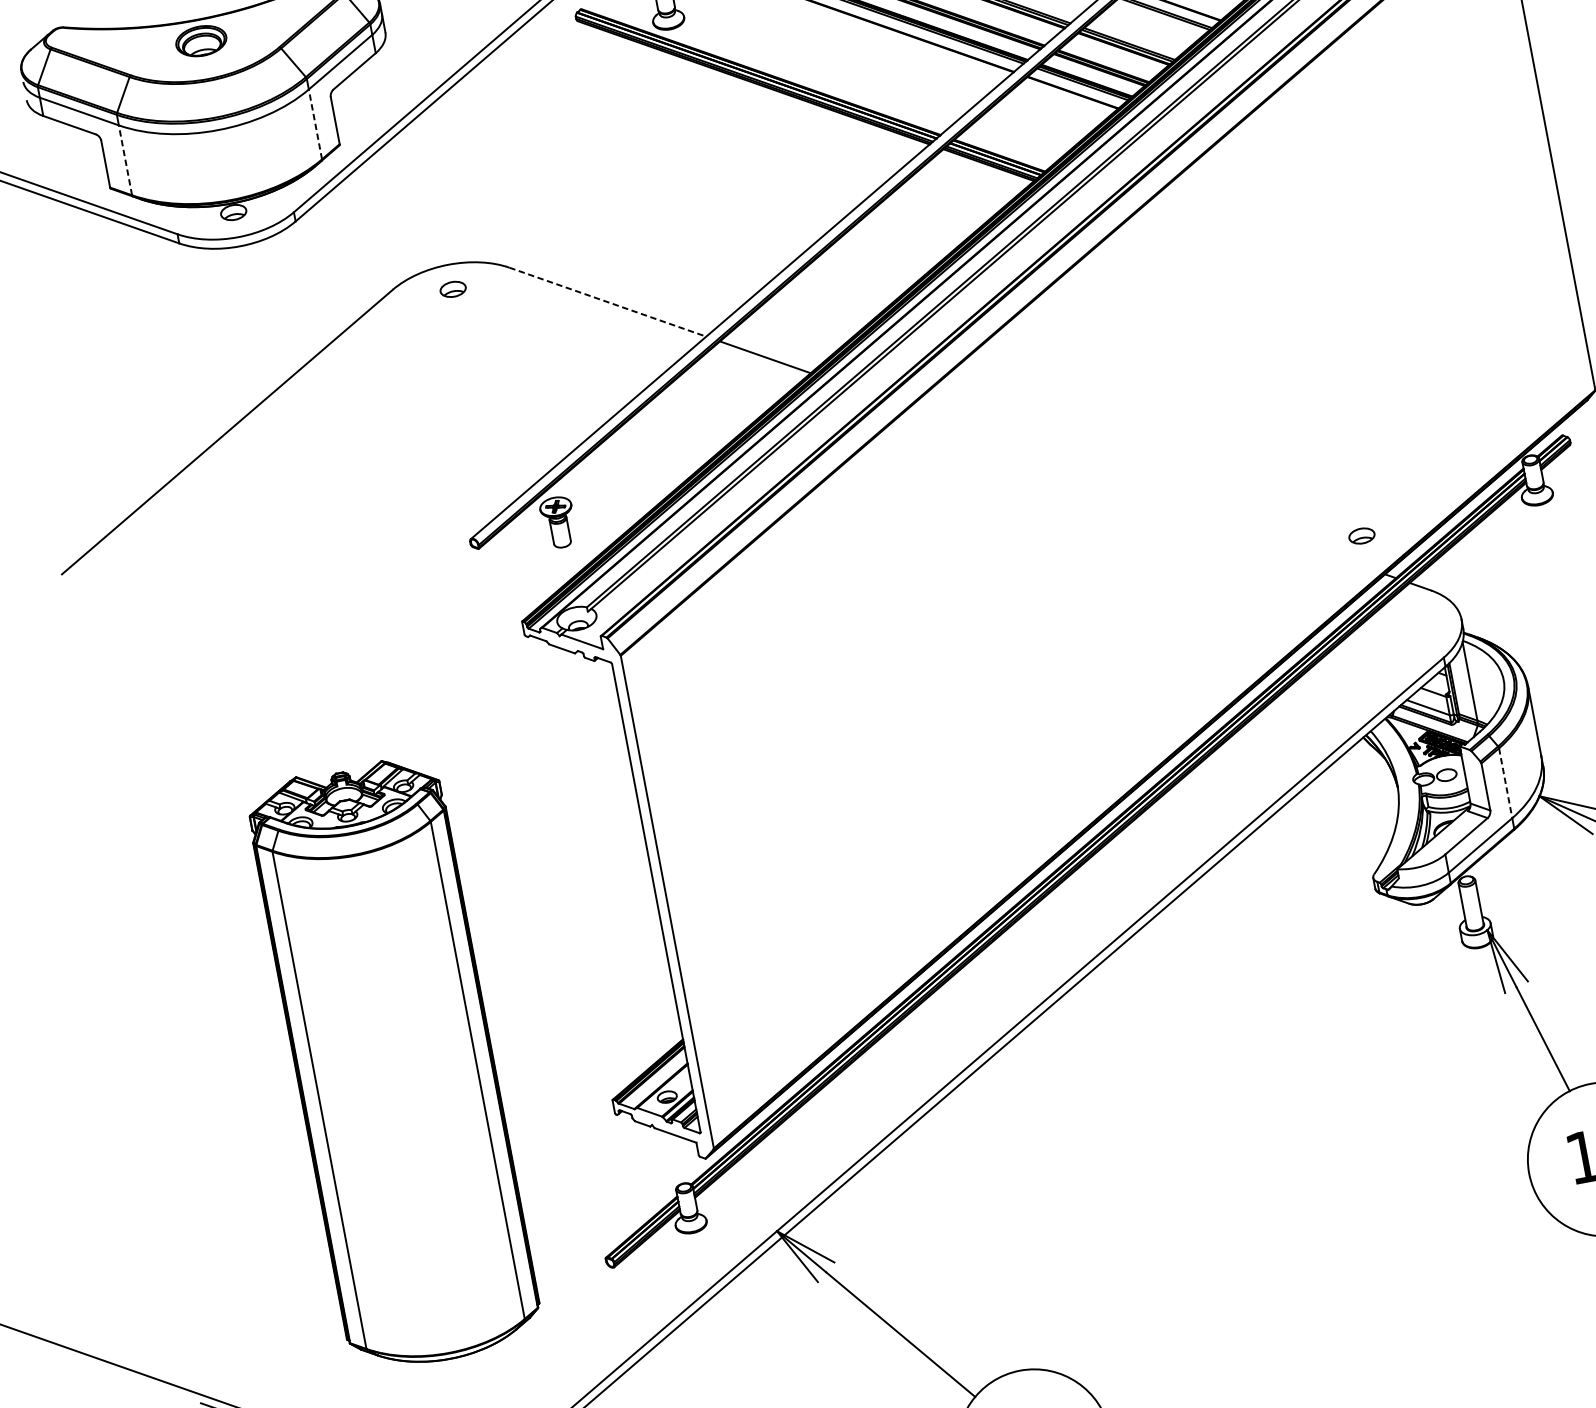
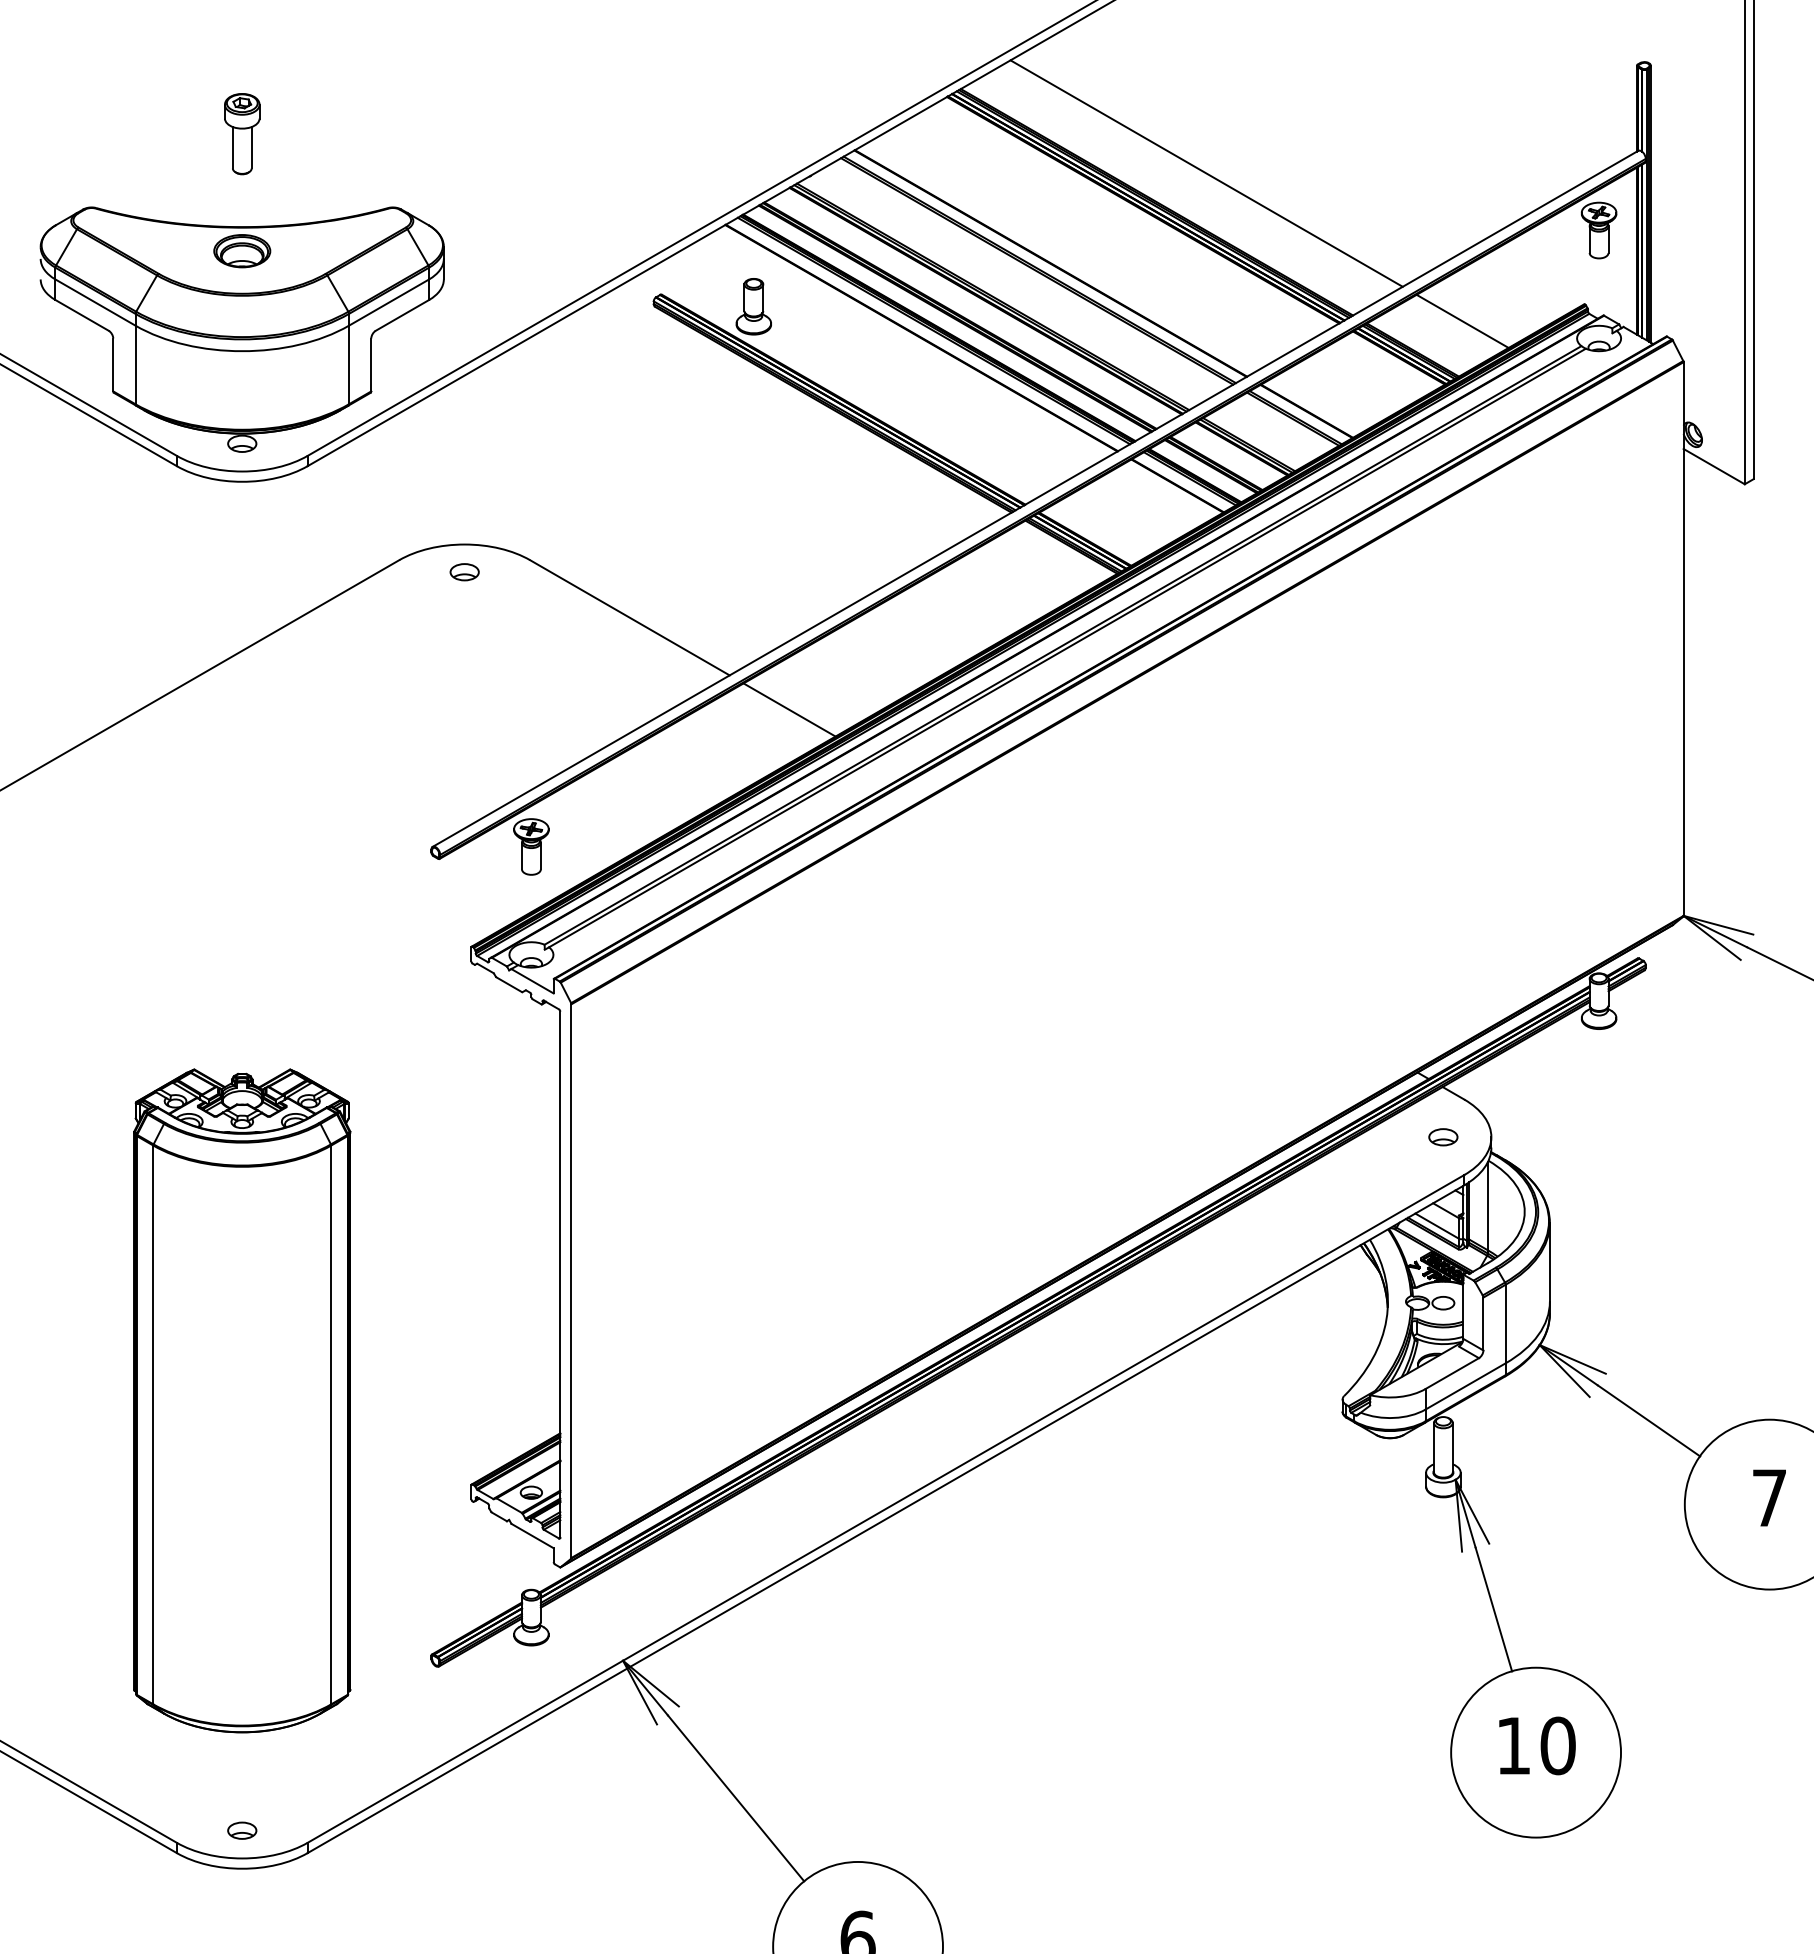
line: (315, 123) -> (349, 364), dashed -> solid
line: (125, 159) -> (135, 364), dashed -> solid
line: (608, 302) -> (630, 618), dashed -> solid
part: (1362, 536) -> (1443, 1137), moved
line: (1505, 783) -> (1505, 1324), dashed -> solid

